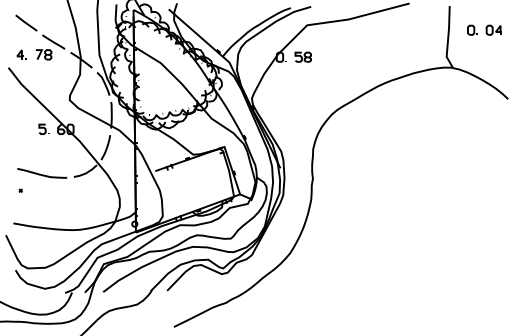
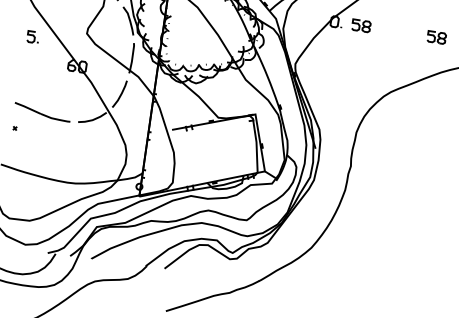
part: (368, 56) -> (435, 36), added
part: (43, 128) -> (32, 36), moved

